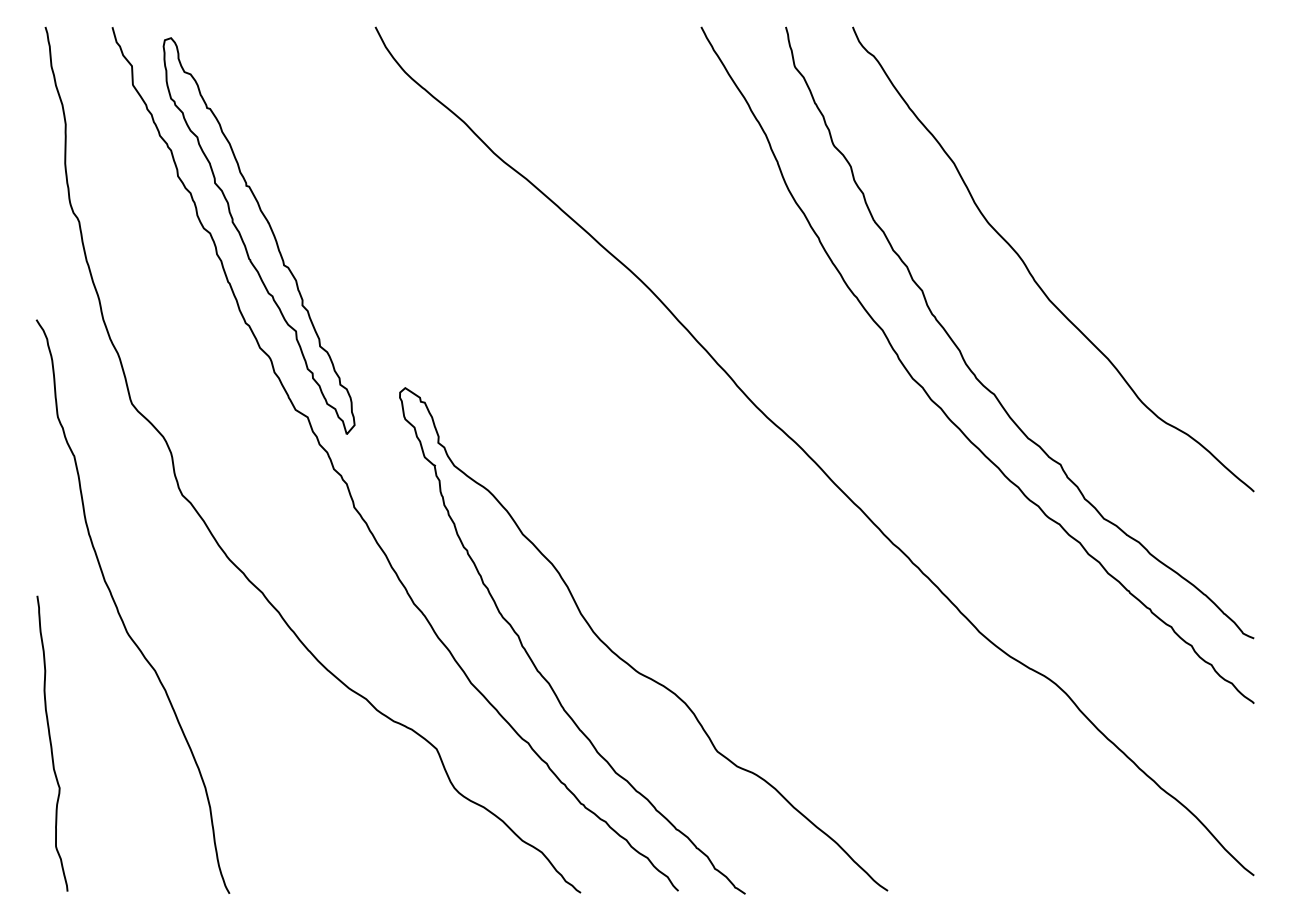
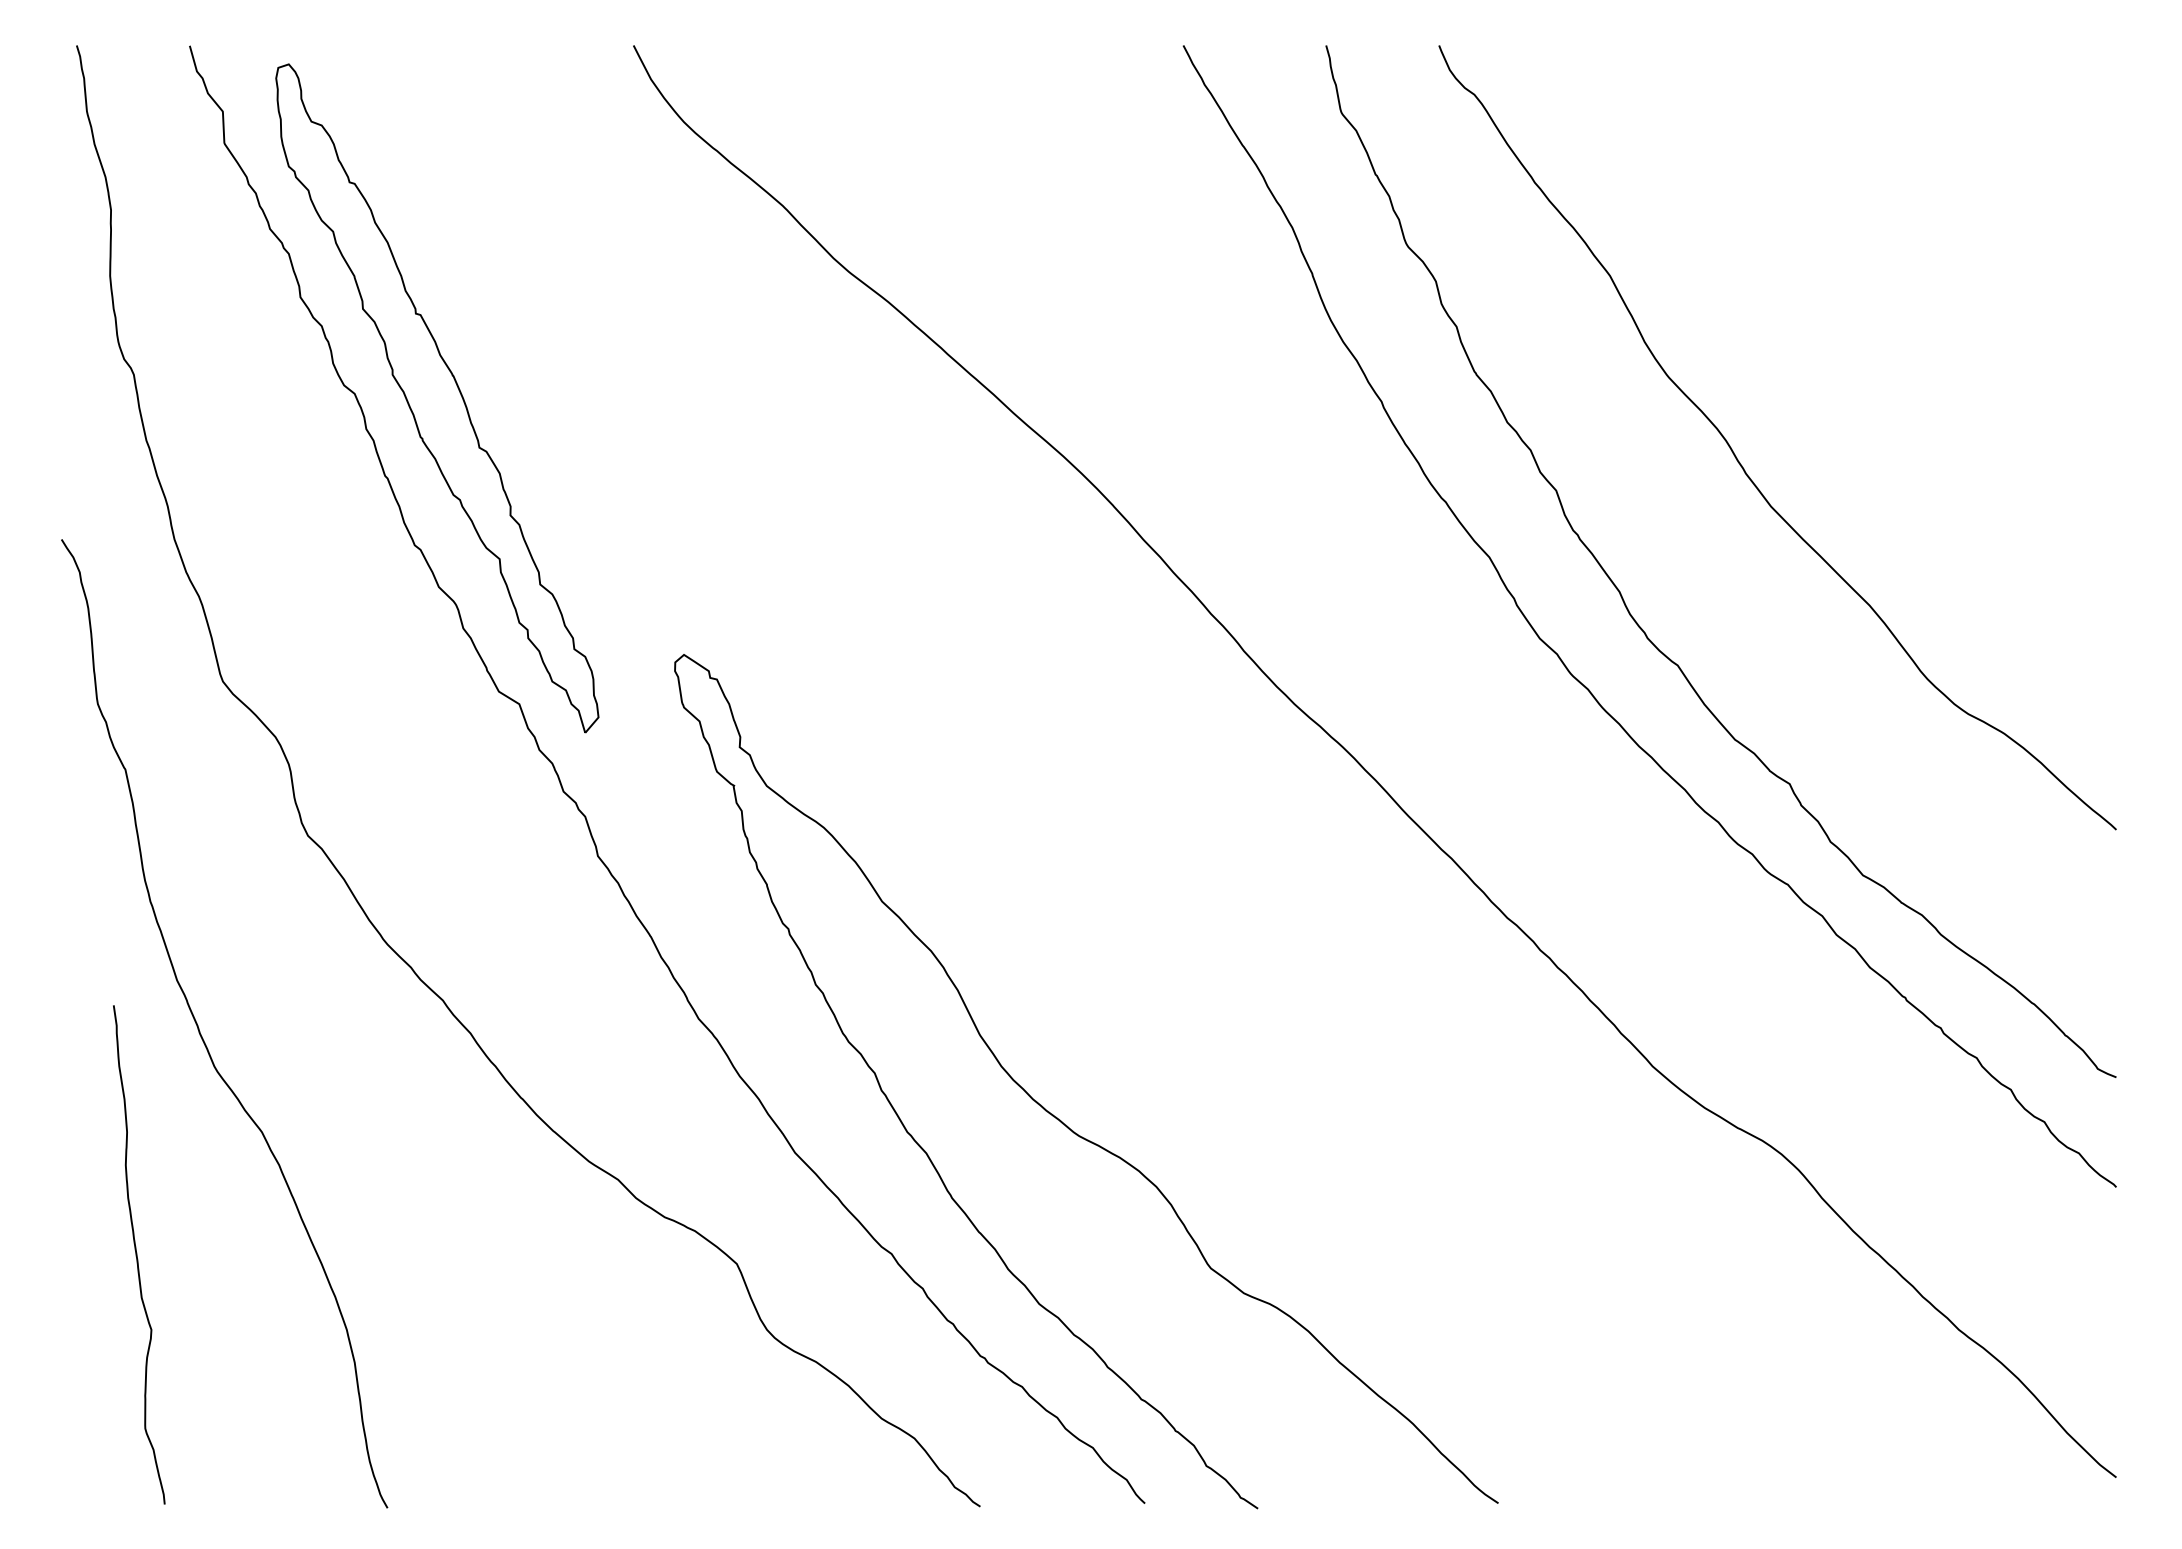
curve: (51, 743) -> (137, 1254), moved

